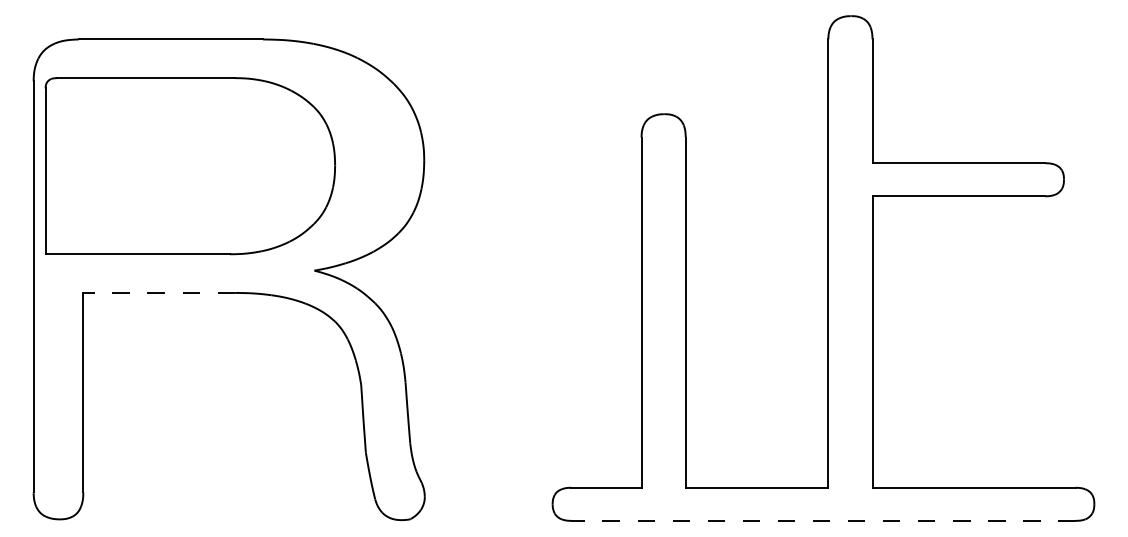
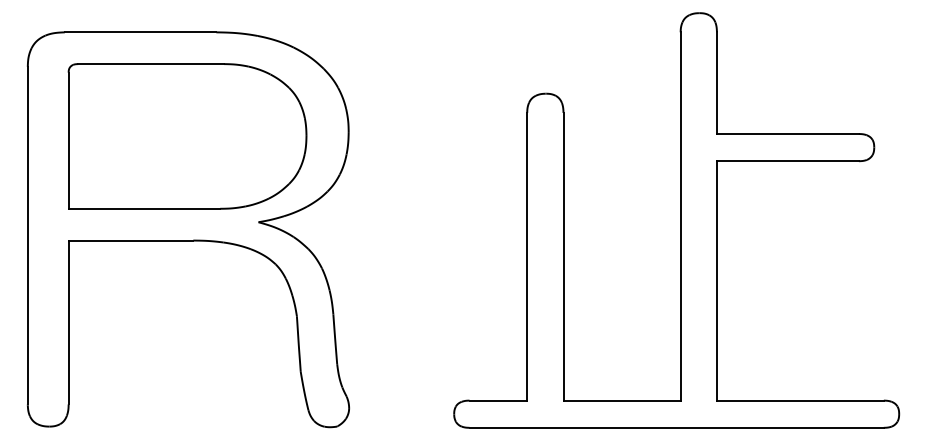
part: (190, 166) -> (187, 136), moved
line: (158, 292) -> (130, 240), dashed -> solid
line: (823, 520) -> (676, 427), dashed -> solid

